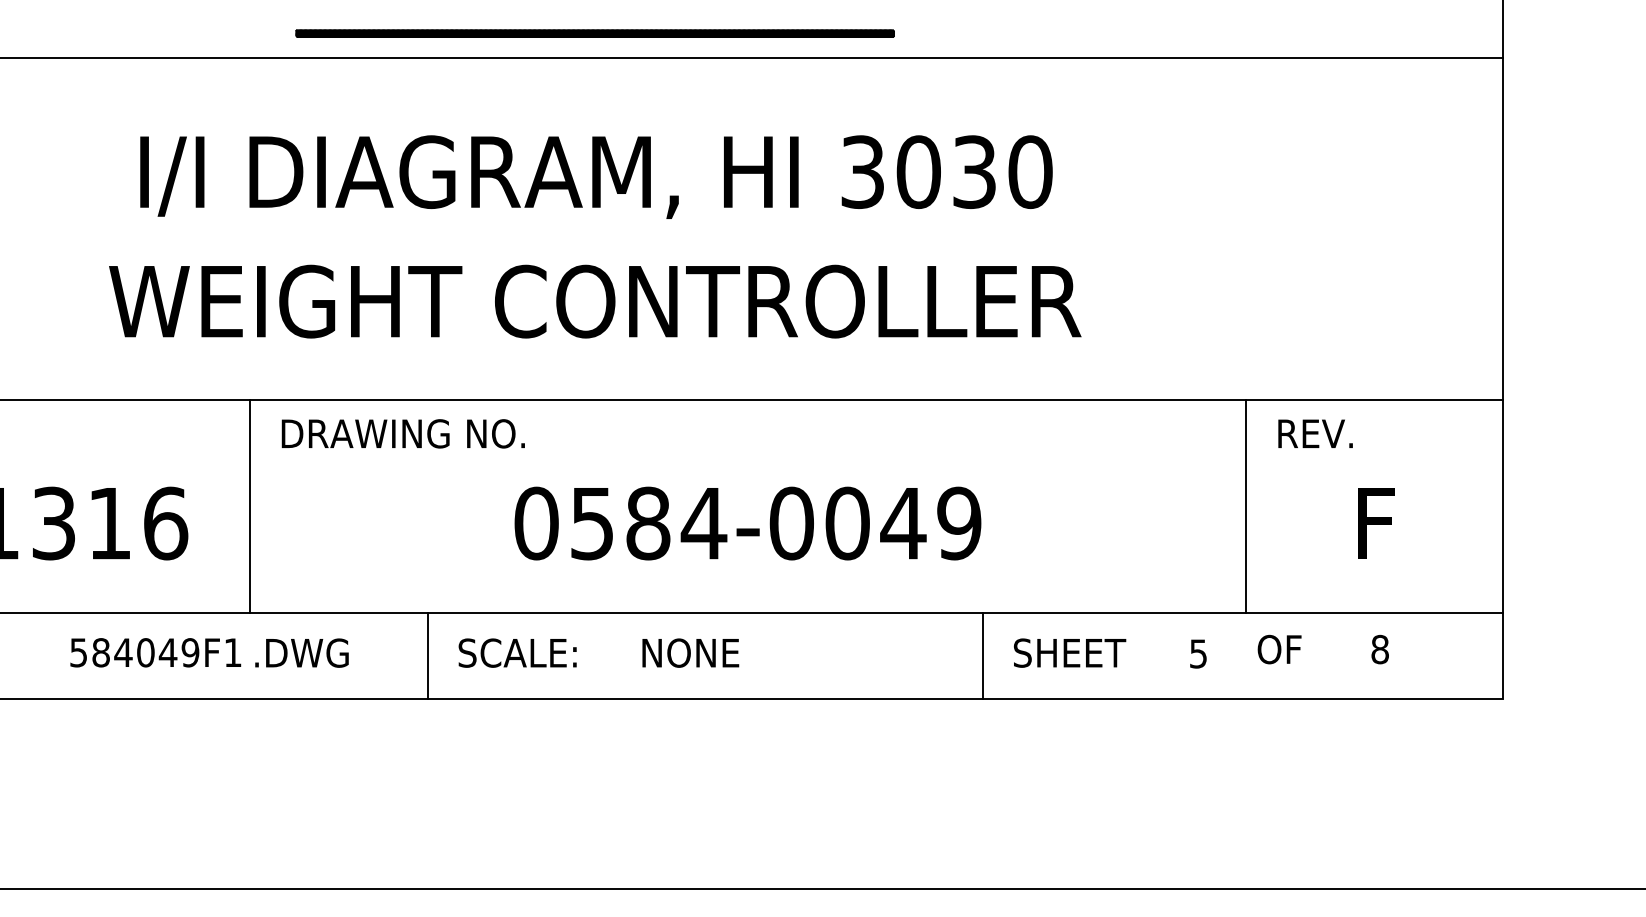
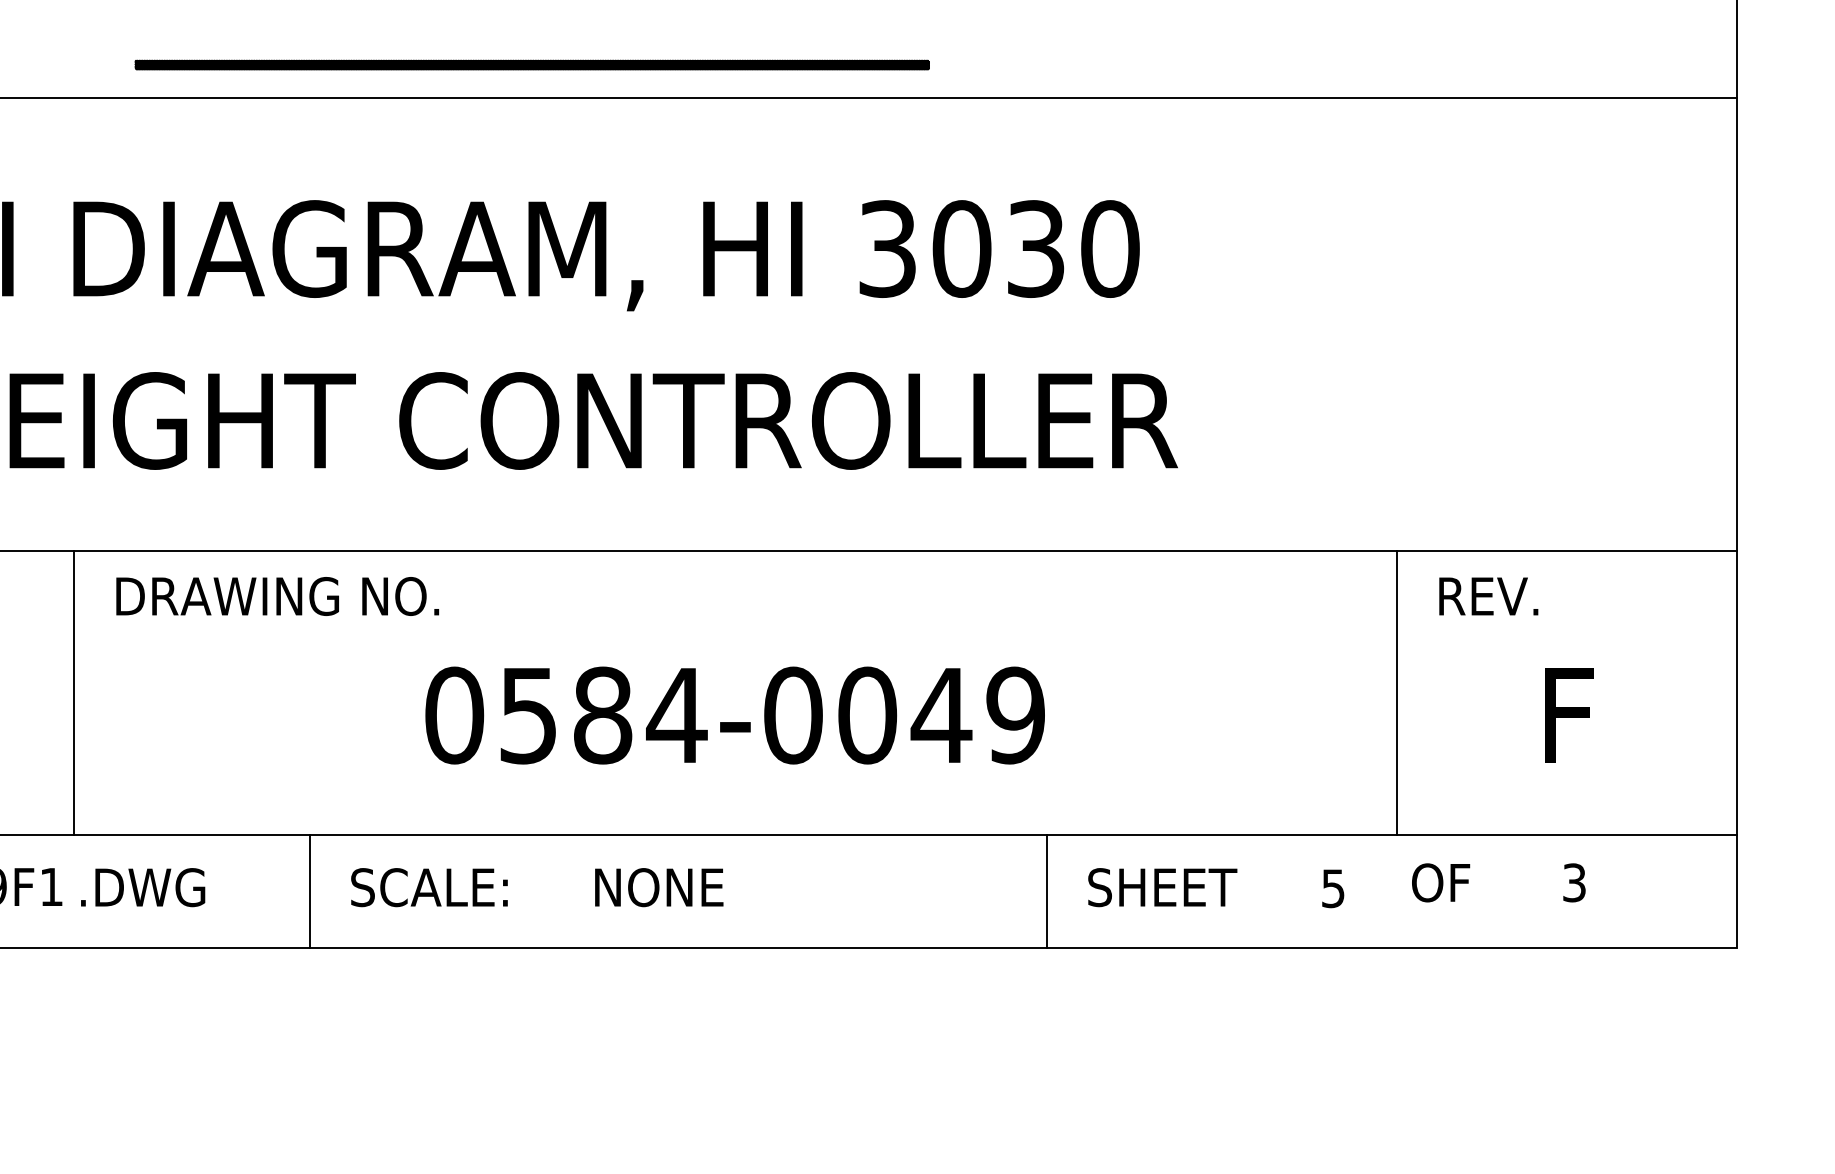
text: (1379, 649) -> (1573, 882), 8 -> 3

